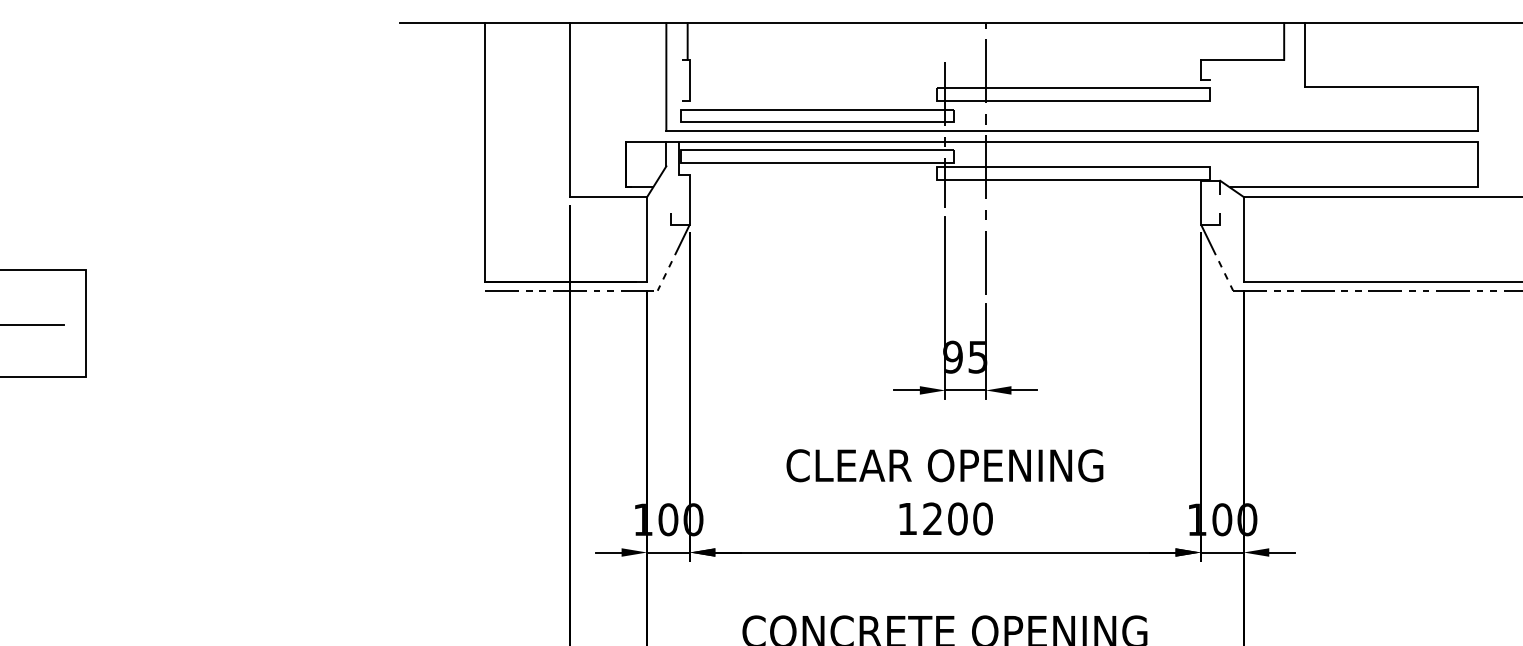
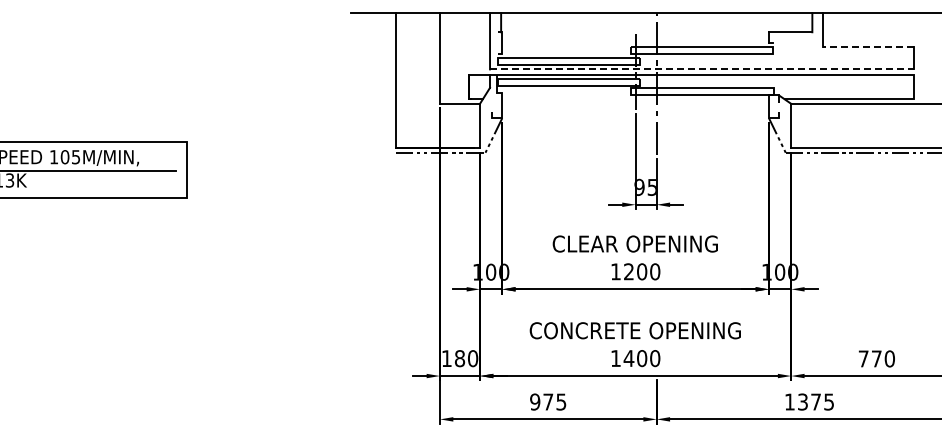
line: (1389, 87) -> (867, 46), solid -> dashed
line: (1071, 131) -> (701, 69), solid -> dashed

